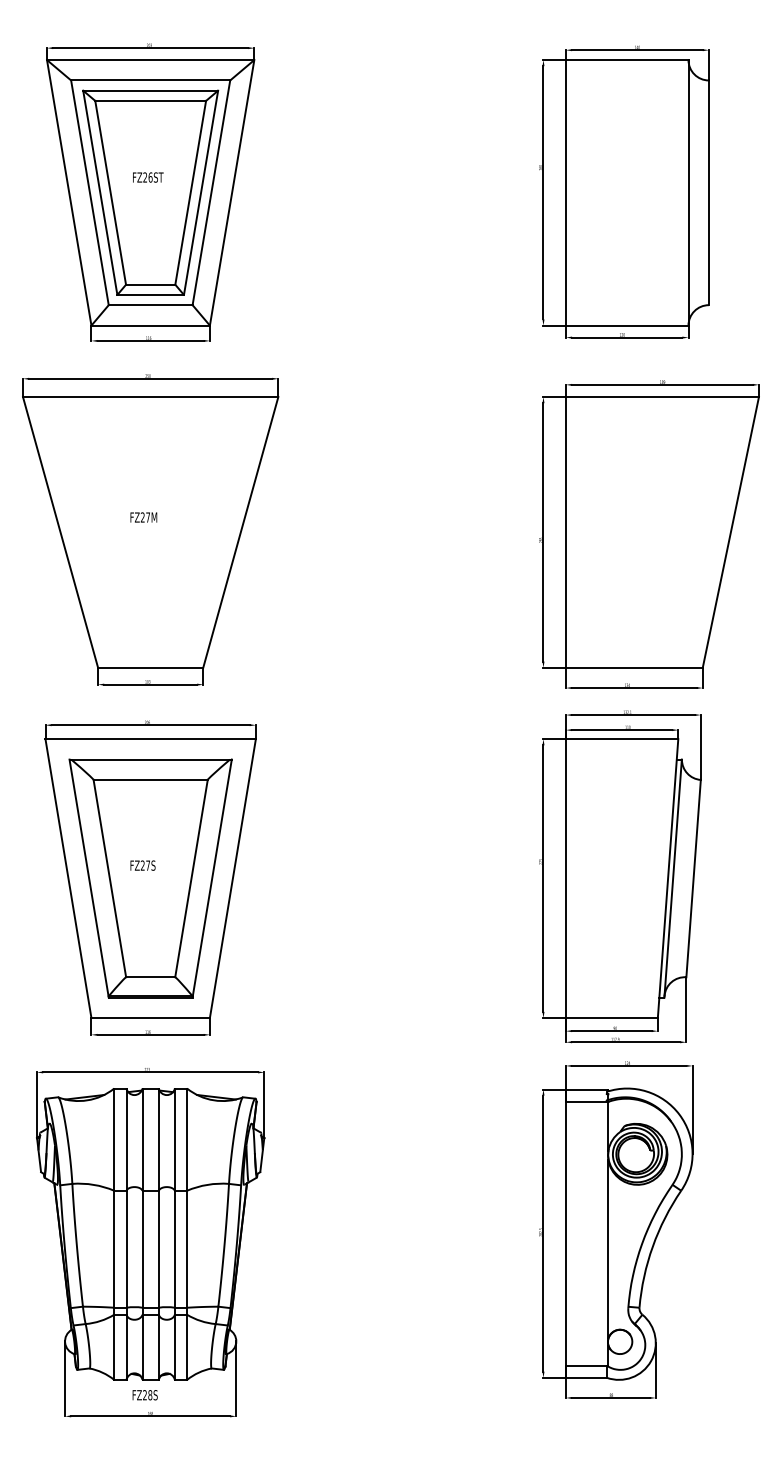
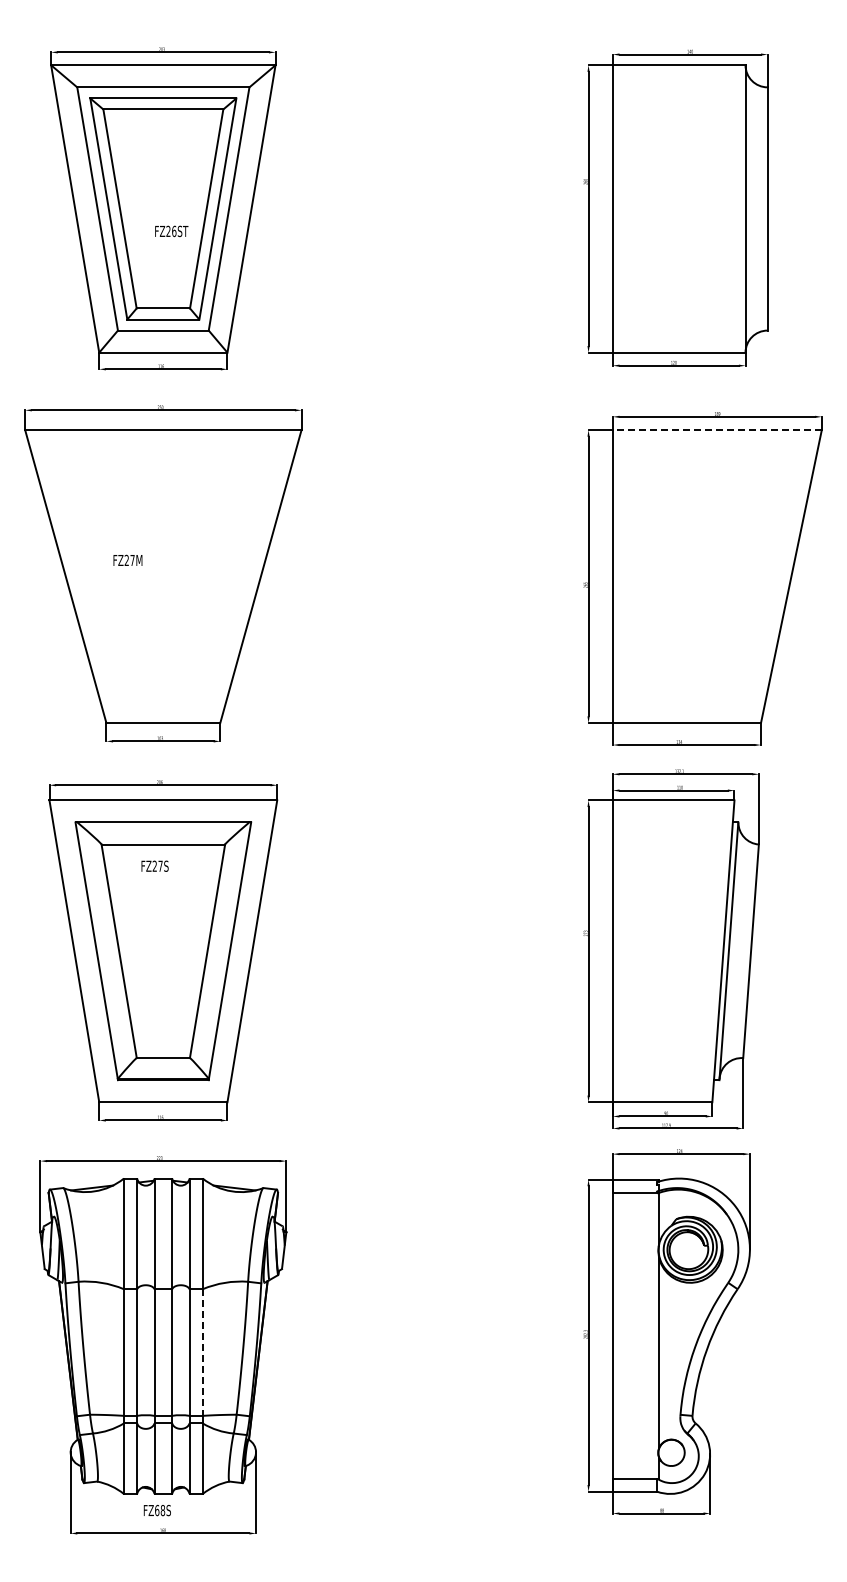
text: (148, 177) -> (171, 231), moved
line: (661, 397) -> (716, 430), solid -> dashed
text: (143, 516) -> (127, 559), moved
text: (142, 864) -> (154, 865), moved
line: (186, 1250) -> (202, 1353), solid -> dashed
text: (145, 1395) -> (157, 1510), FZ28S -> FZ68S

